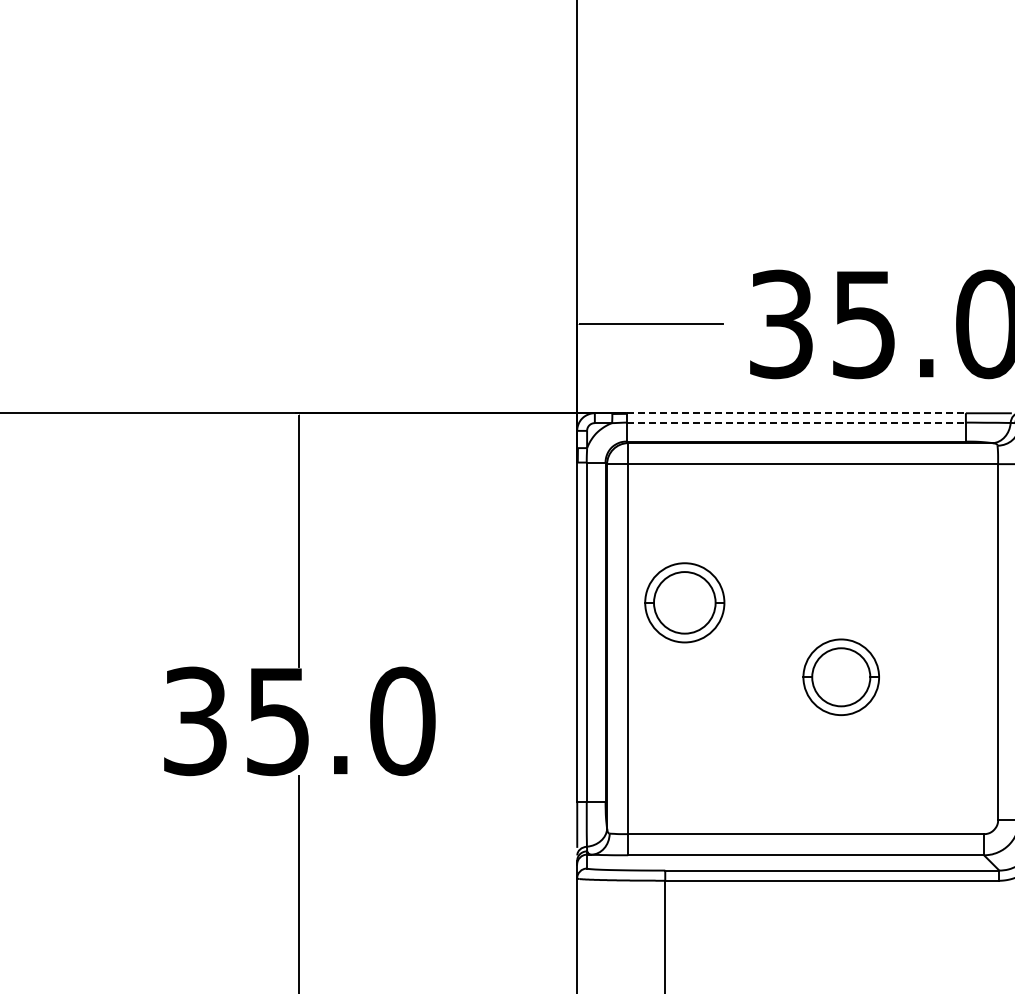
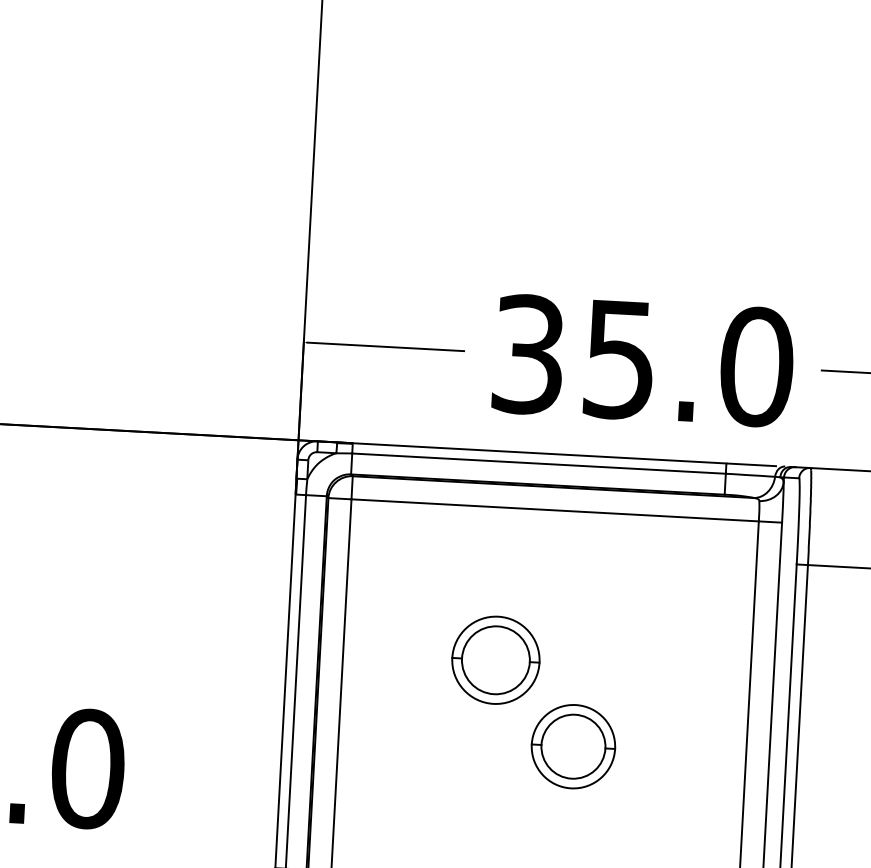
line: (796, 413) -> (539, 453), dashed -> solid
line: (796, 422) -> (539, 463), dashed -> solid
part: (684, 602) -> (495, 659), moved

